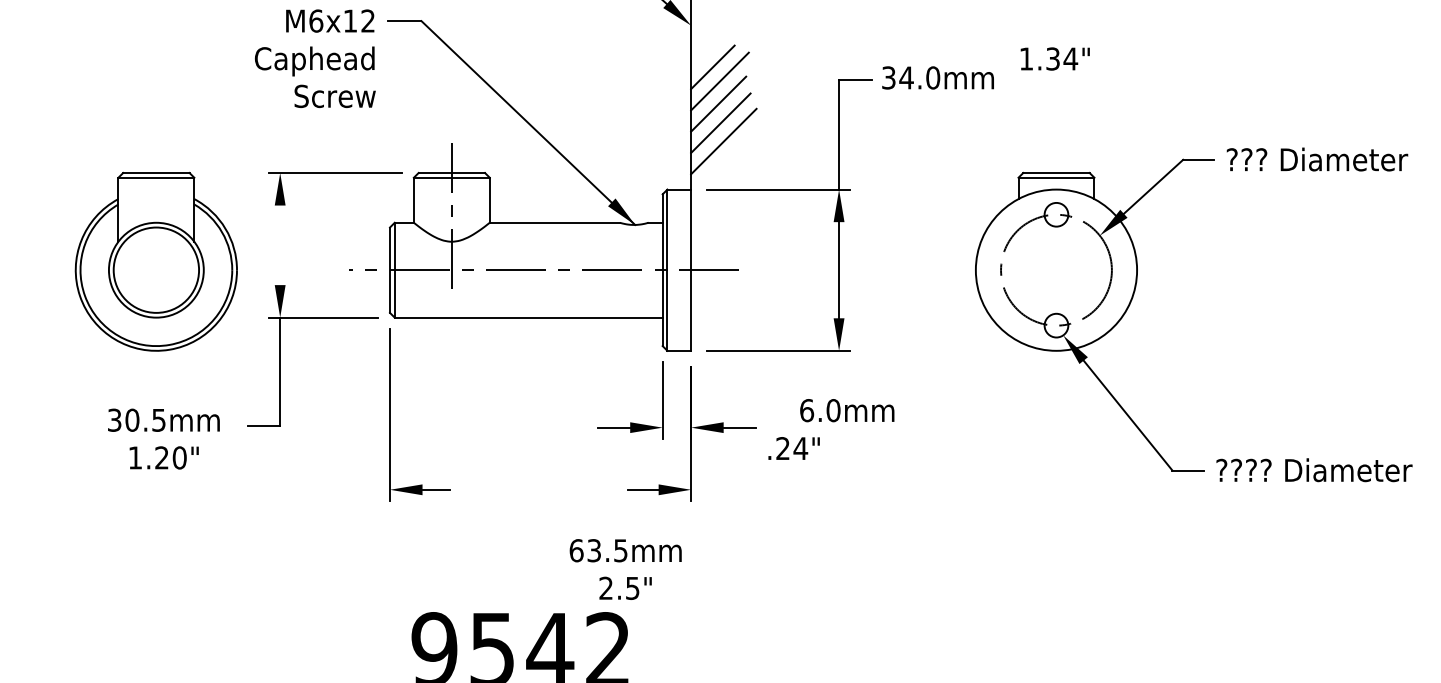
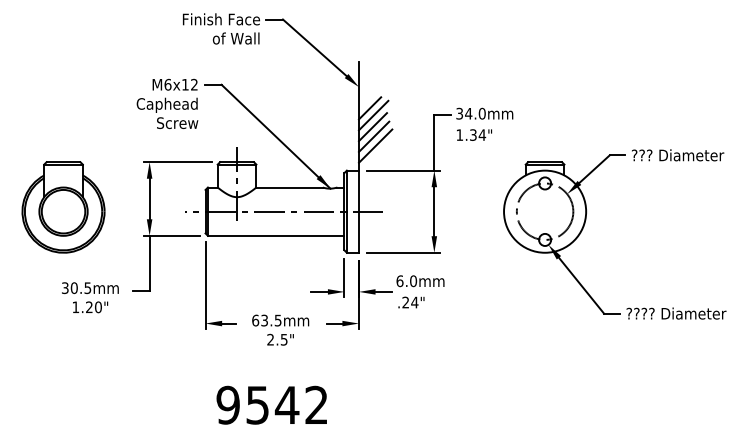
text: (1055, 57) -> (474, 134), moved
line: (279, 244) -> (149, 198), added
part: (156, 261) -> (63, 207), moved
text: (847, 411) -> (420, 281), moved
text: (625, 568) -> (280, 329), moved

